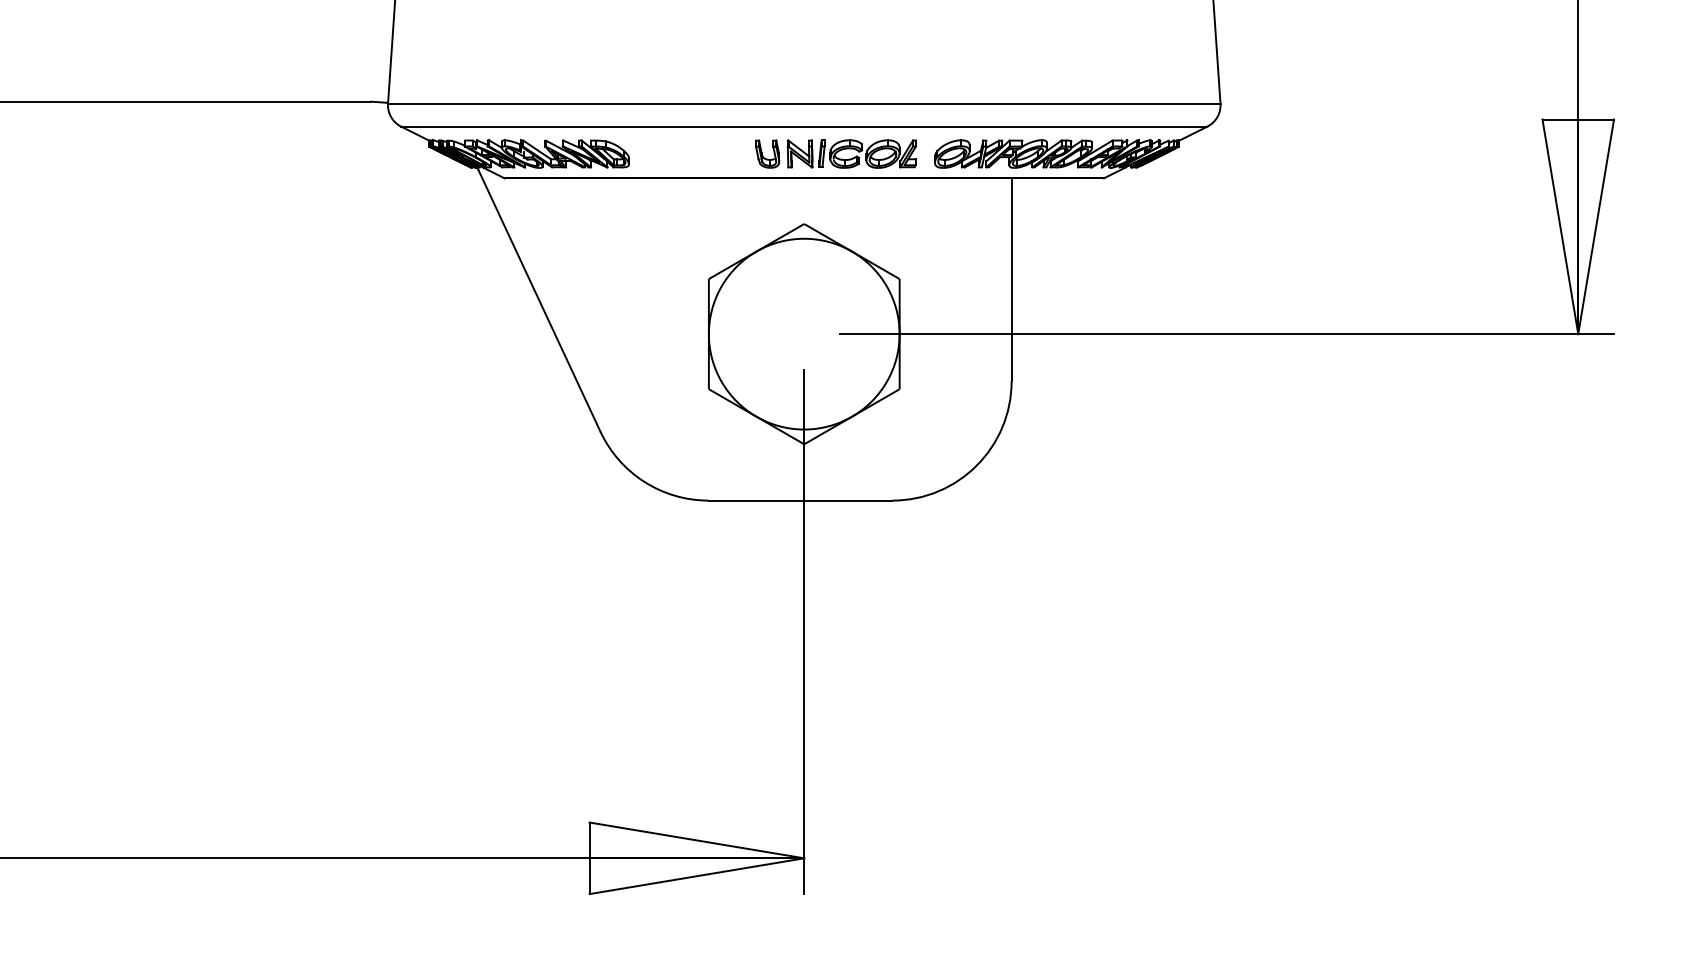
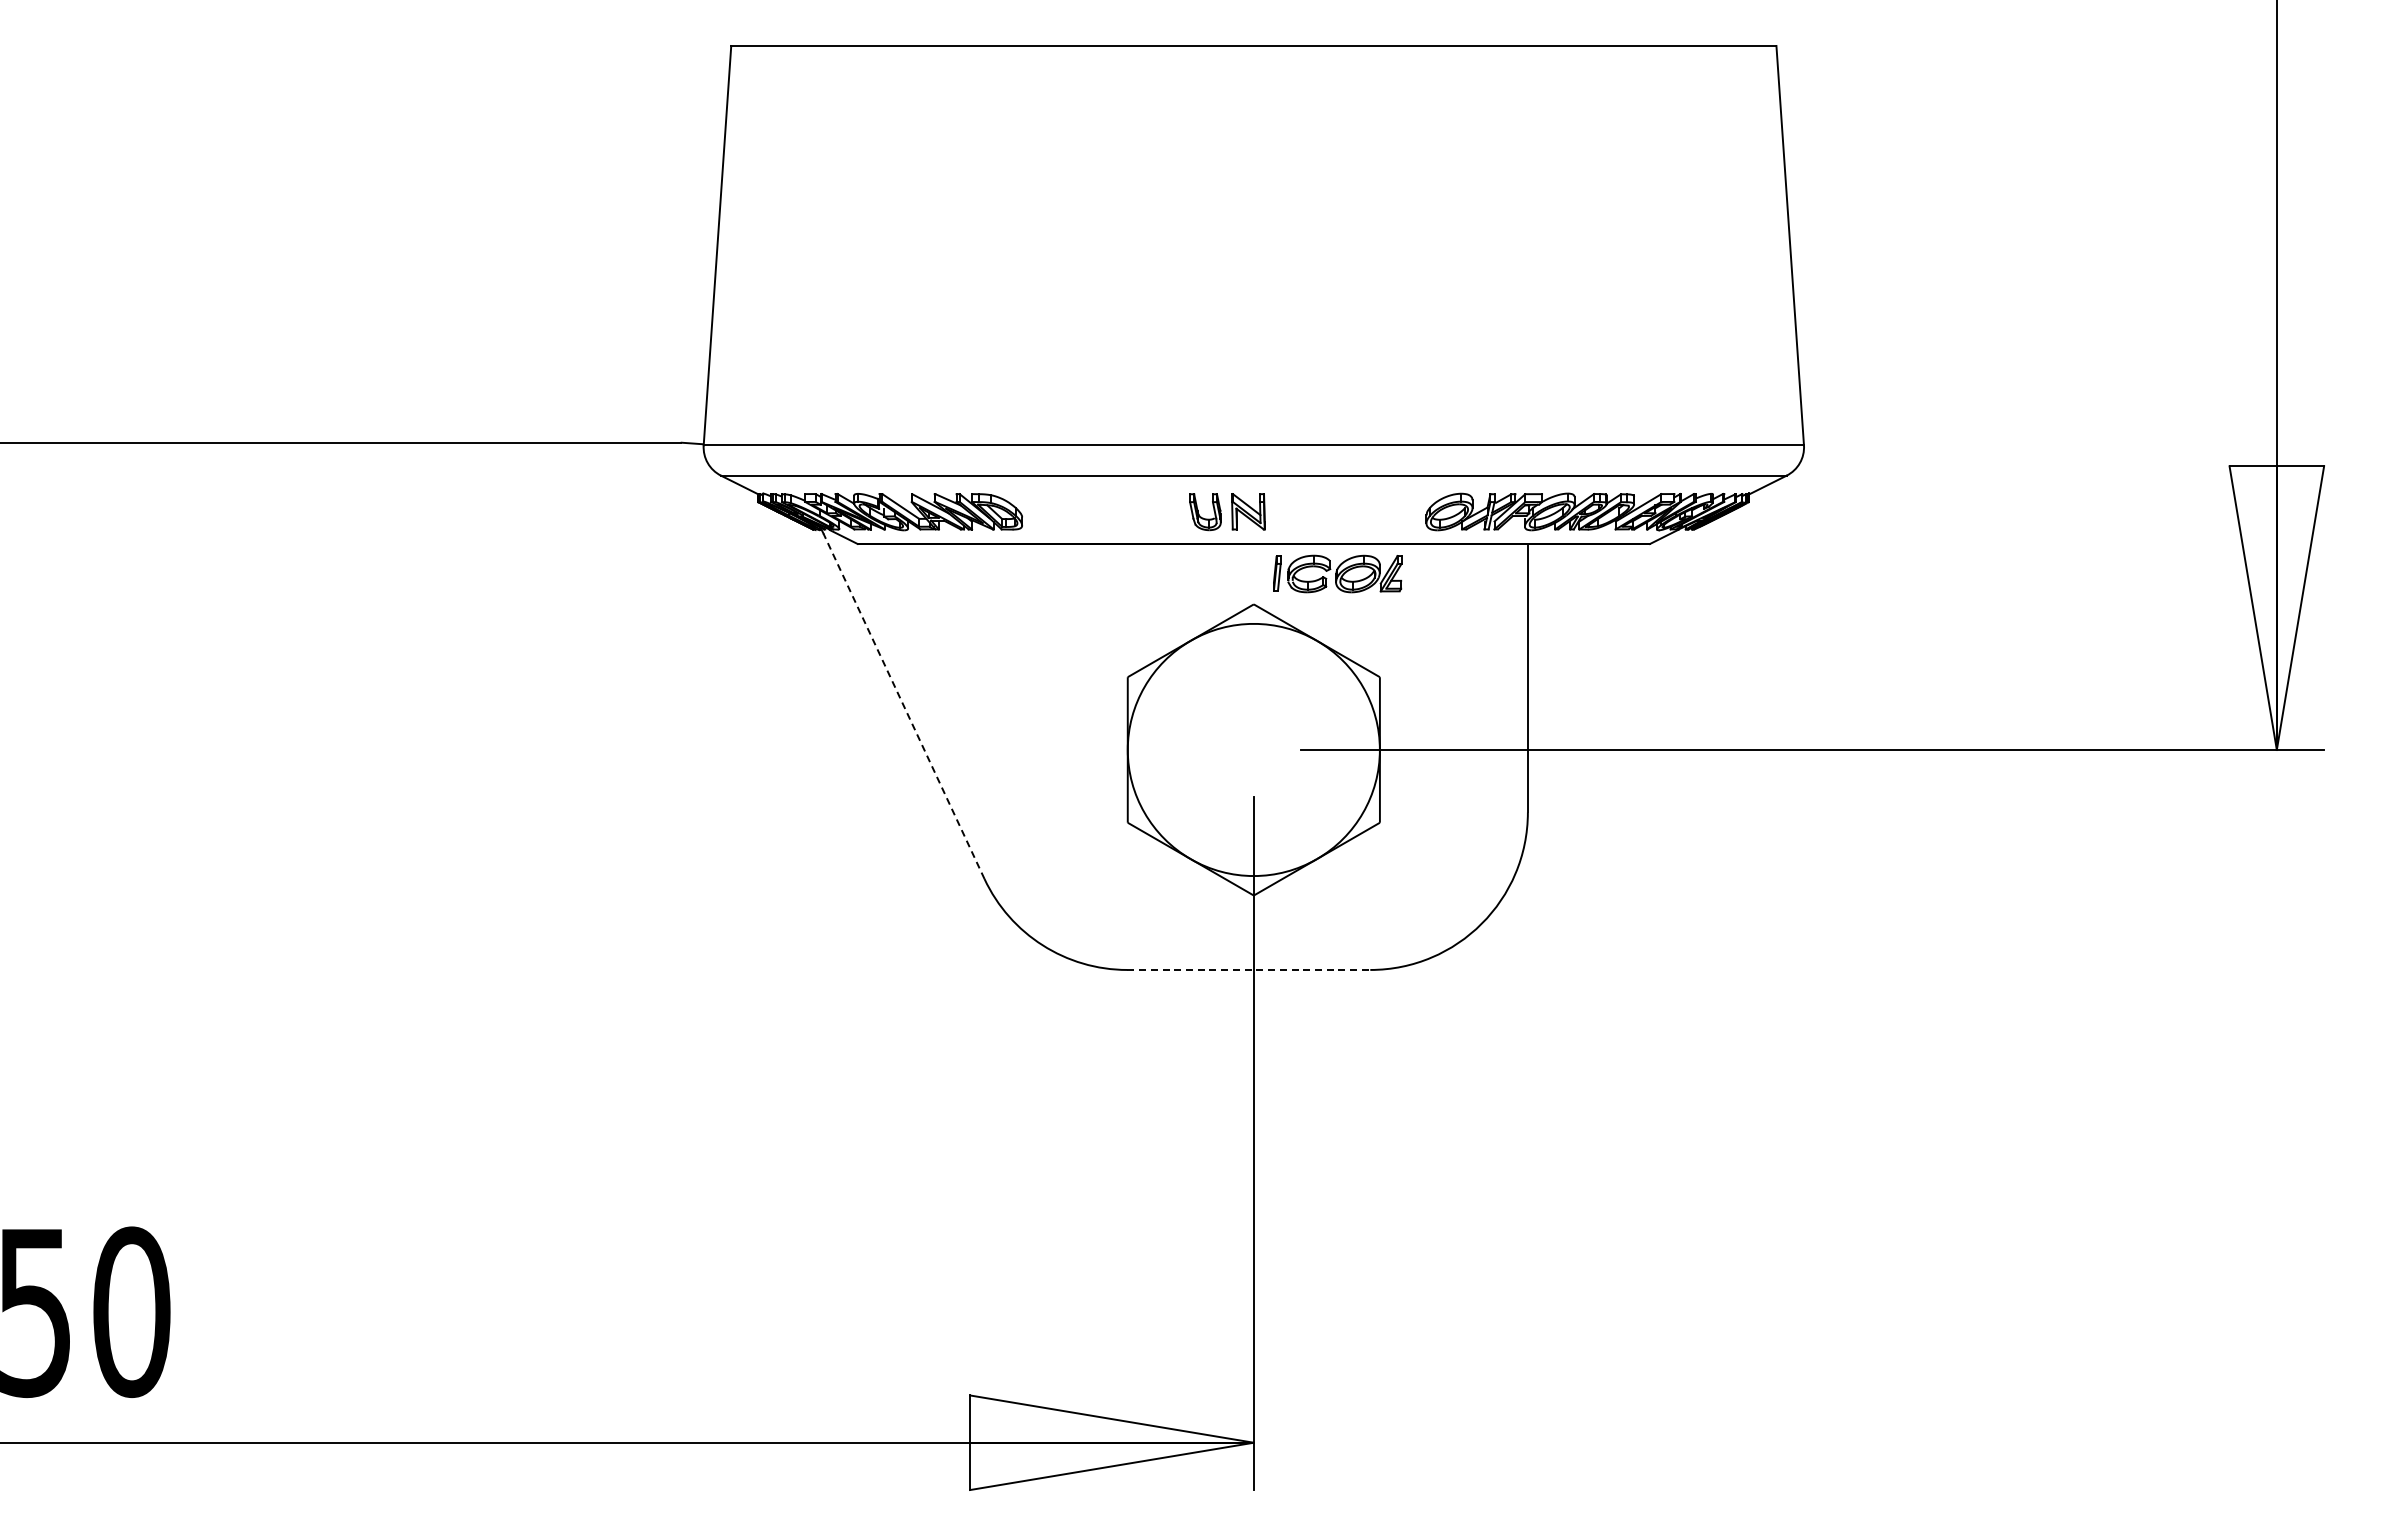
part: (867, 153) -> (1337, 573), moved
line: (539, 301) -> (904, 706), solid -> dashed
line: (800, 500) -> (1249, 969), solid -> dashed

